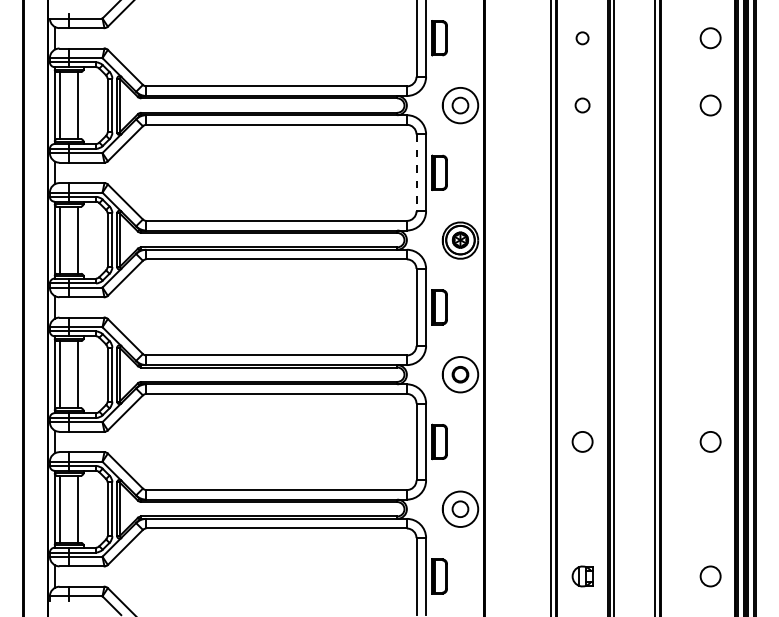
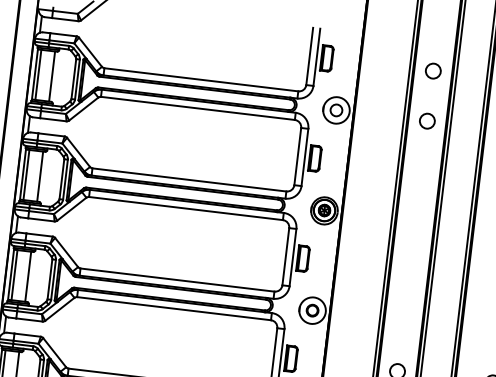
circle: (582, 38) -> (433, 71), size x1.67
circle: (582, 105) -> (427, 121), size x1.43
line: (416, 173) -> (297, 157), dashed -> solid

